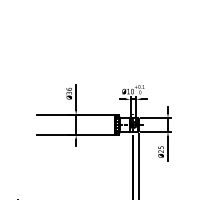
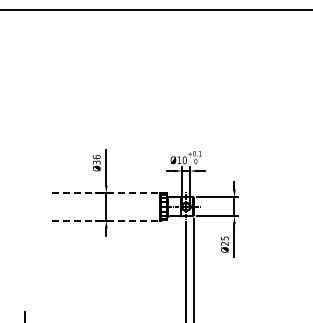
line: (76, 115) -> (106, 193), solid -> dashed
line: (76, 134) -> (106, 220), solid -> dashed

